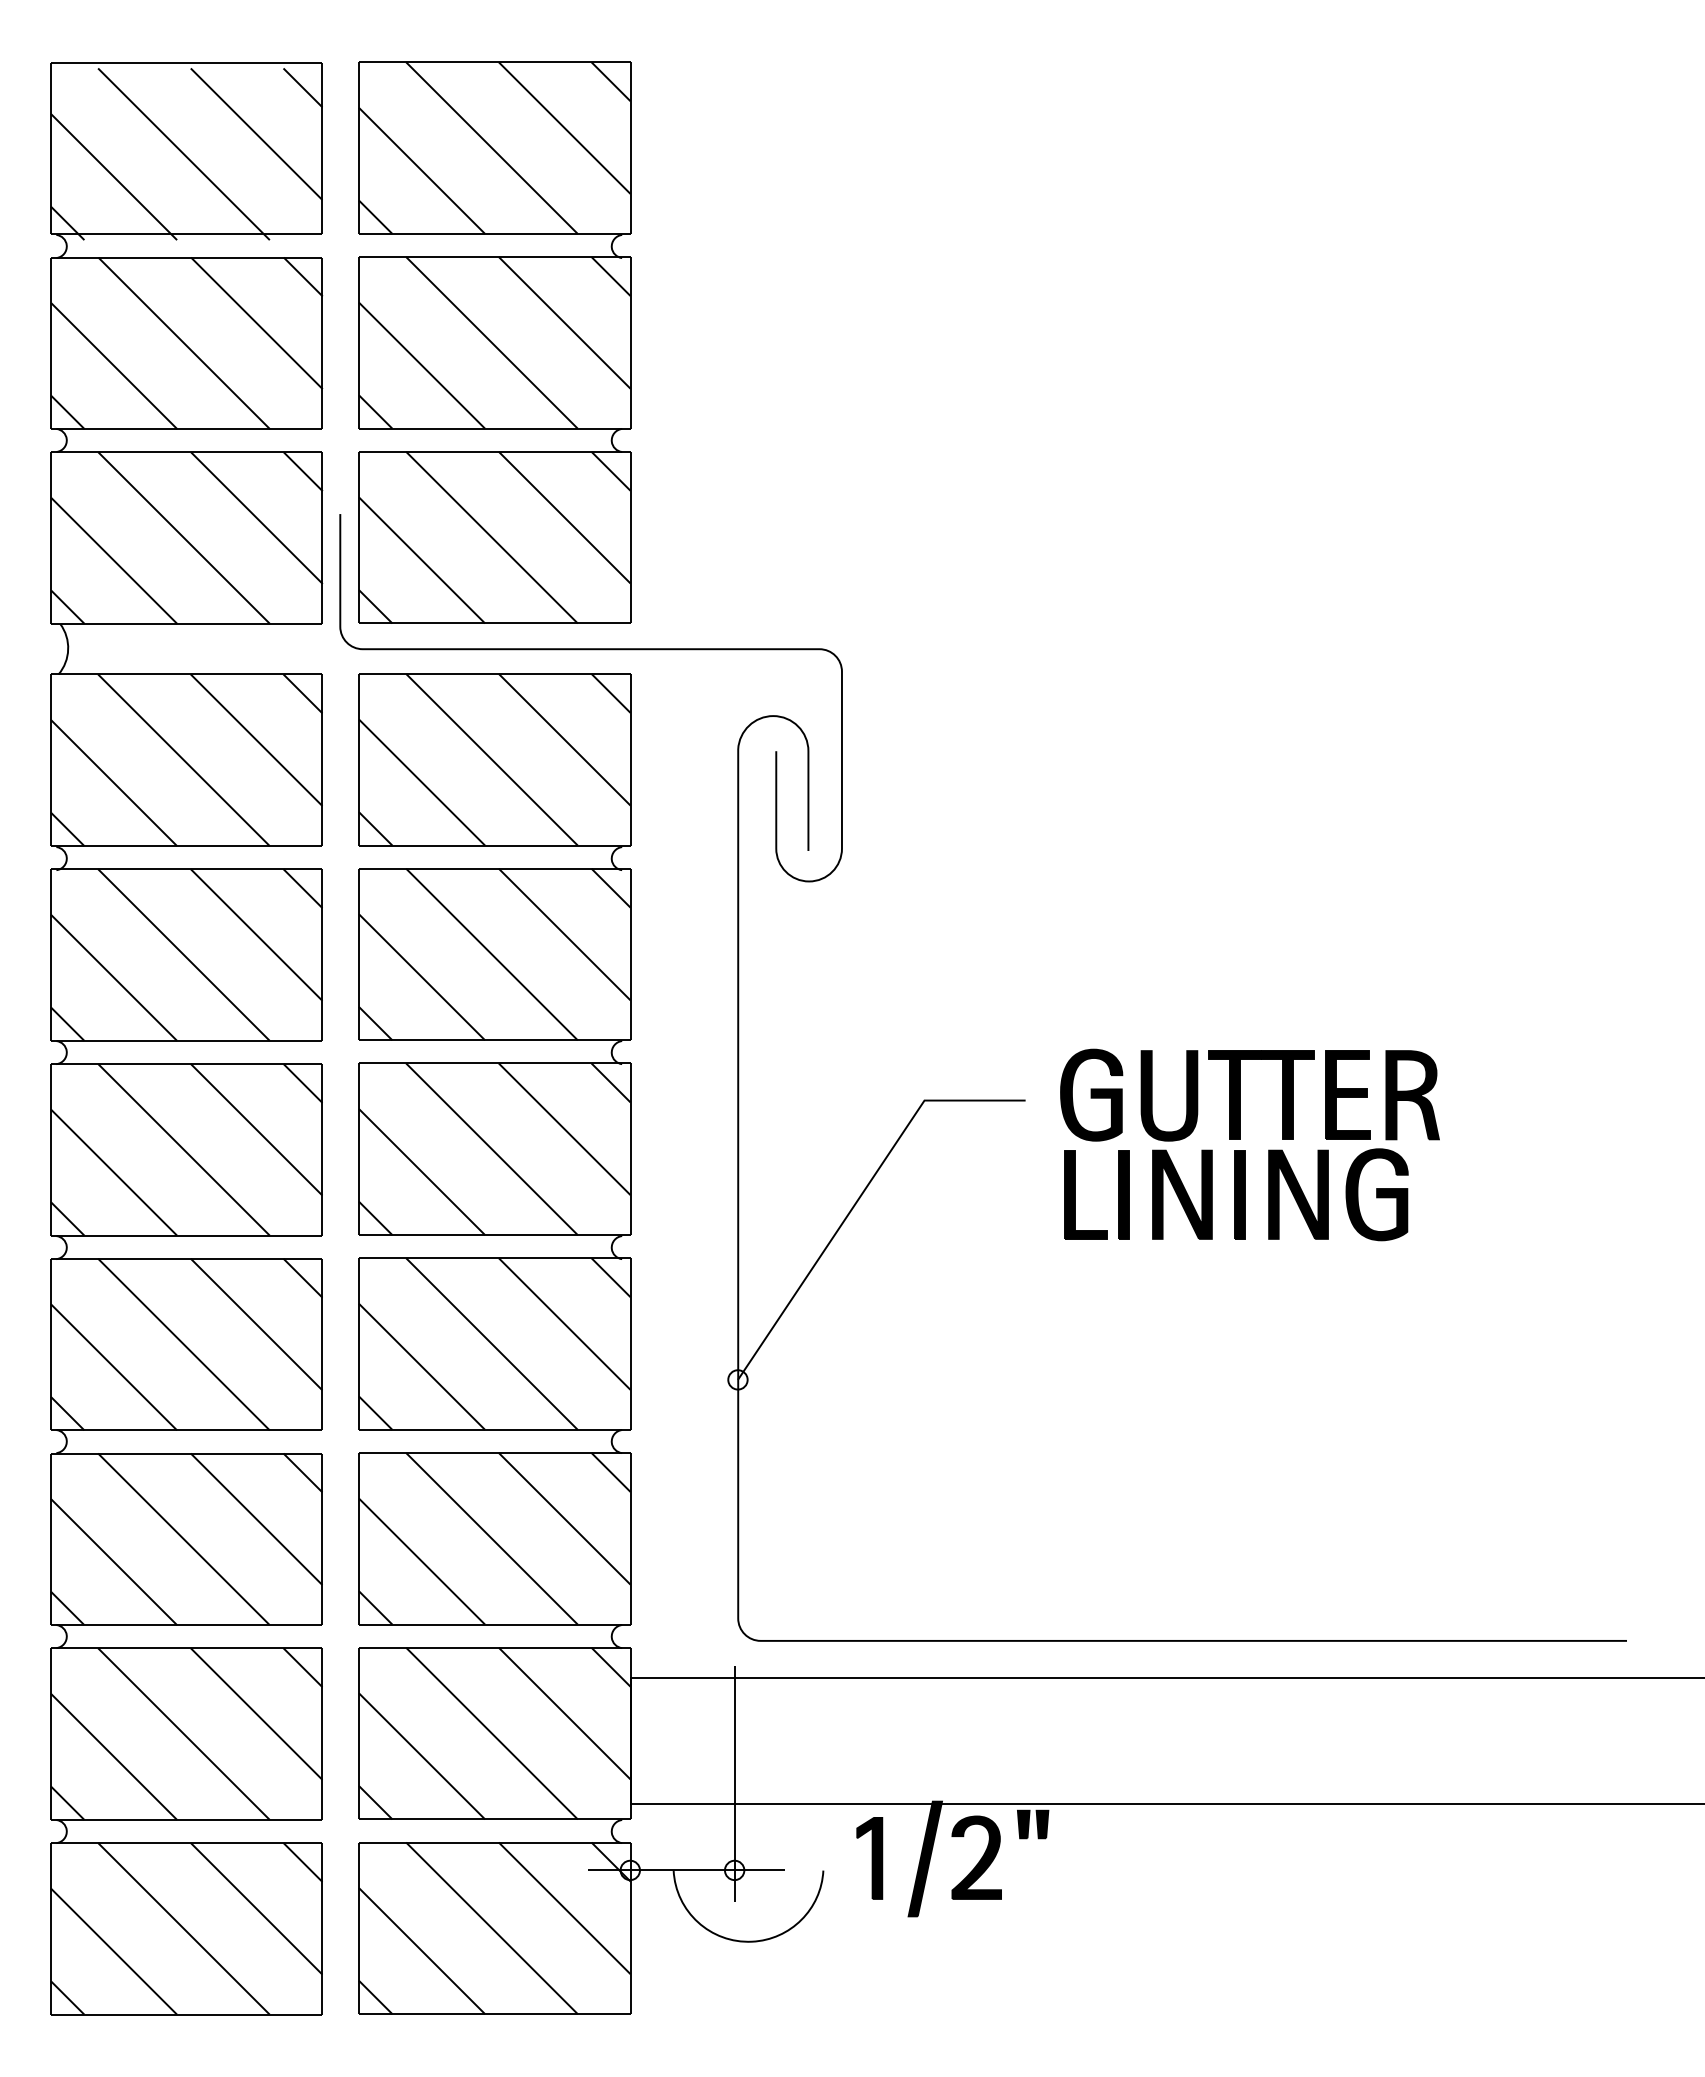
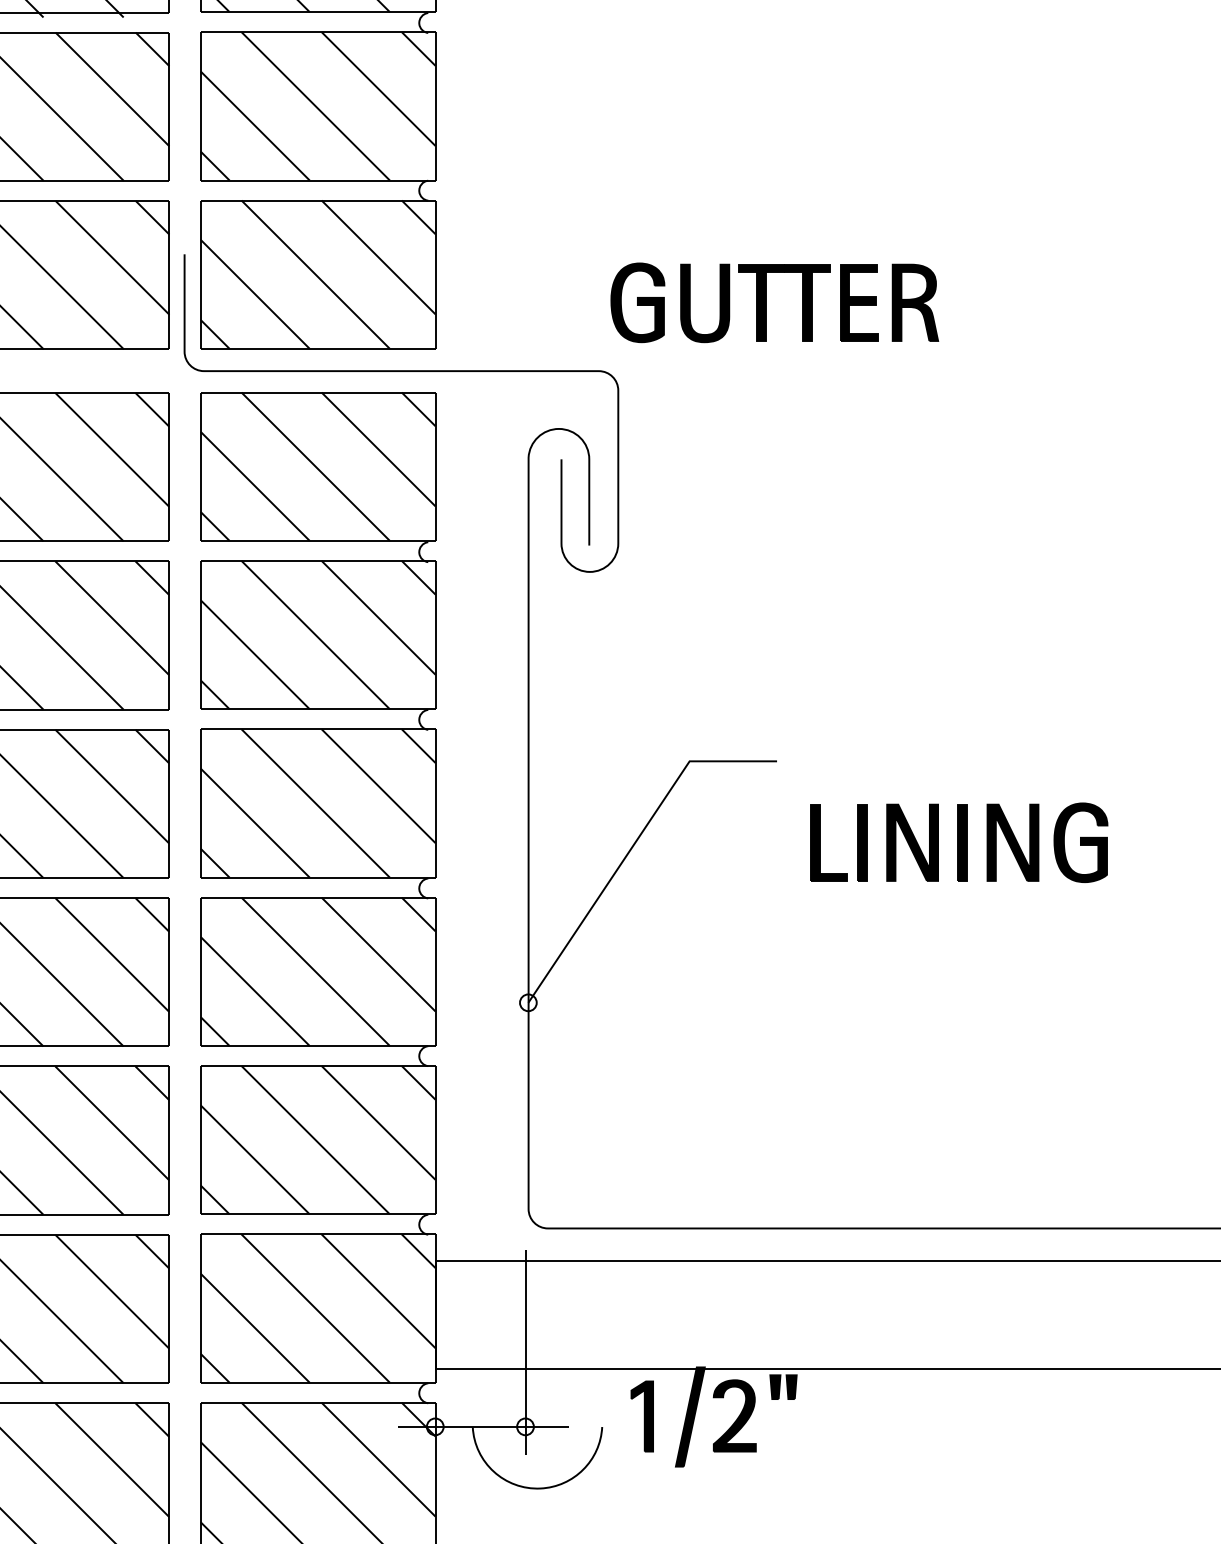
part: (1240, 1094) -> (766, 302), moved

